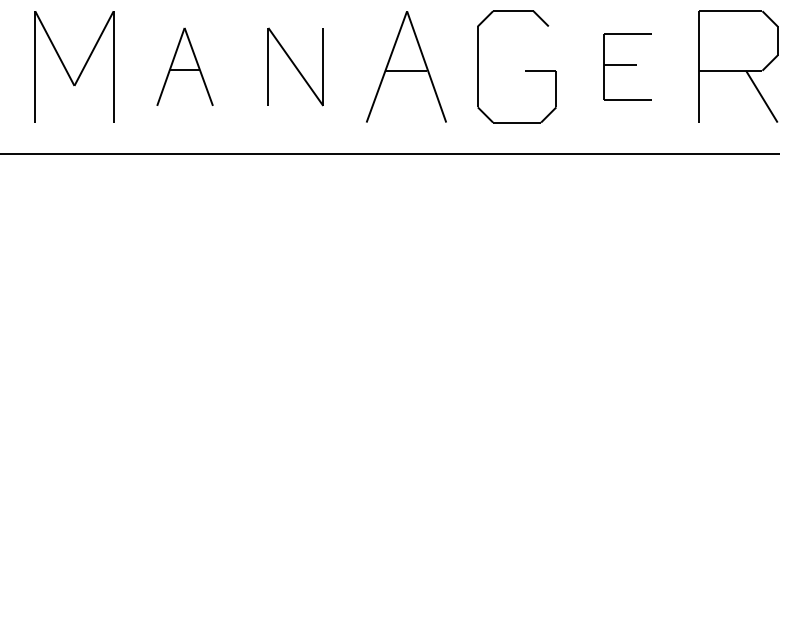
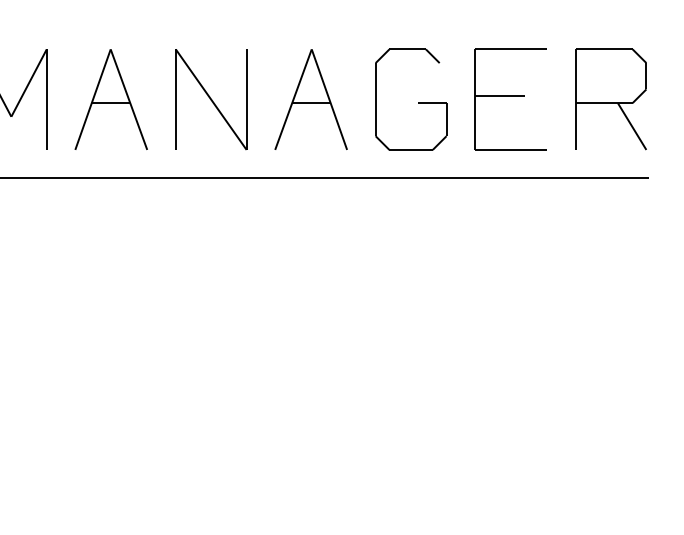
part: (184, 66) -> (110, 99), size x1.43
part: (295, 66) -> (210, 99), size x1.43
part: (627, 66) -> (510, 99), size x1.67

